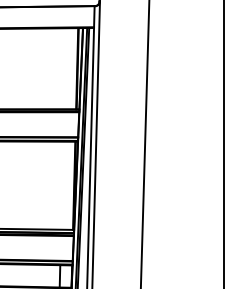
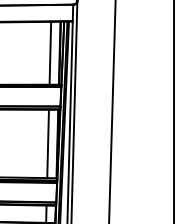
line: (65, 67) -> (50, 52), added
line: (61, 185) -> (47, 143), added

